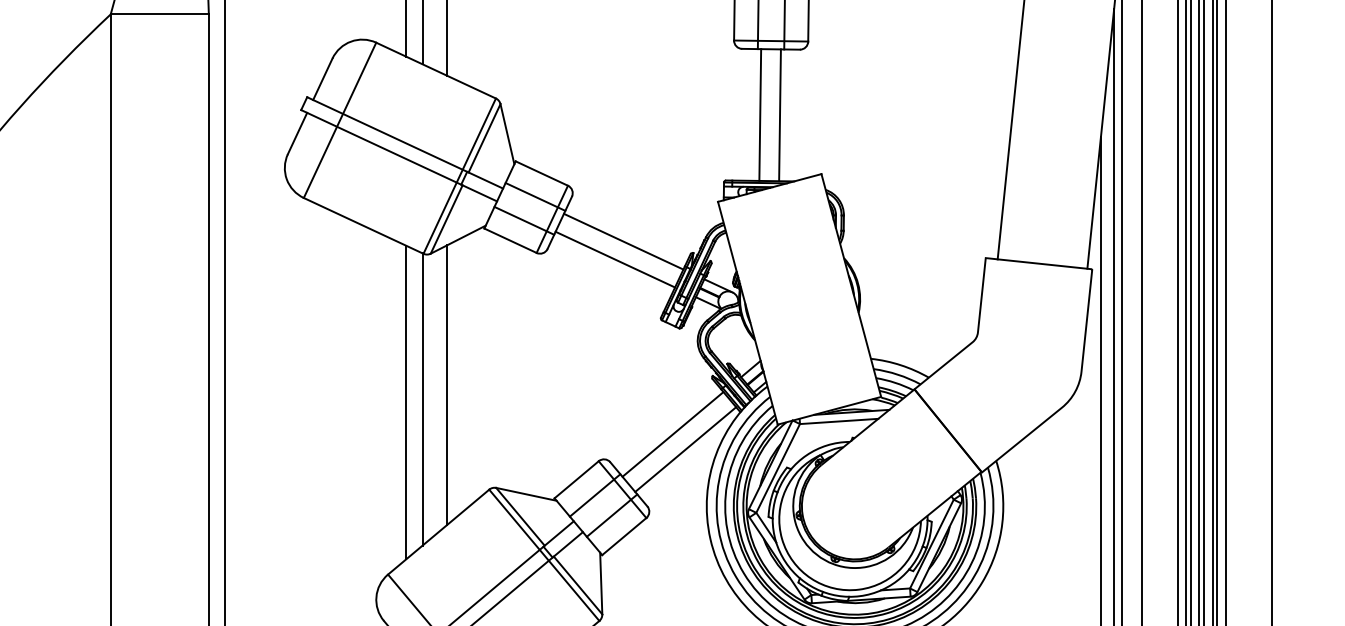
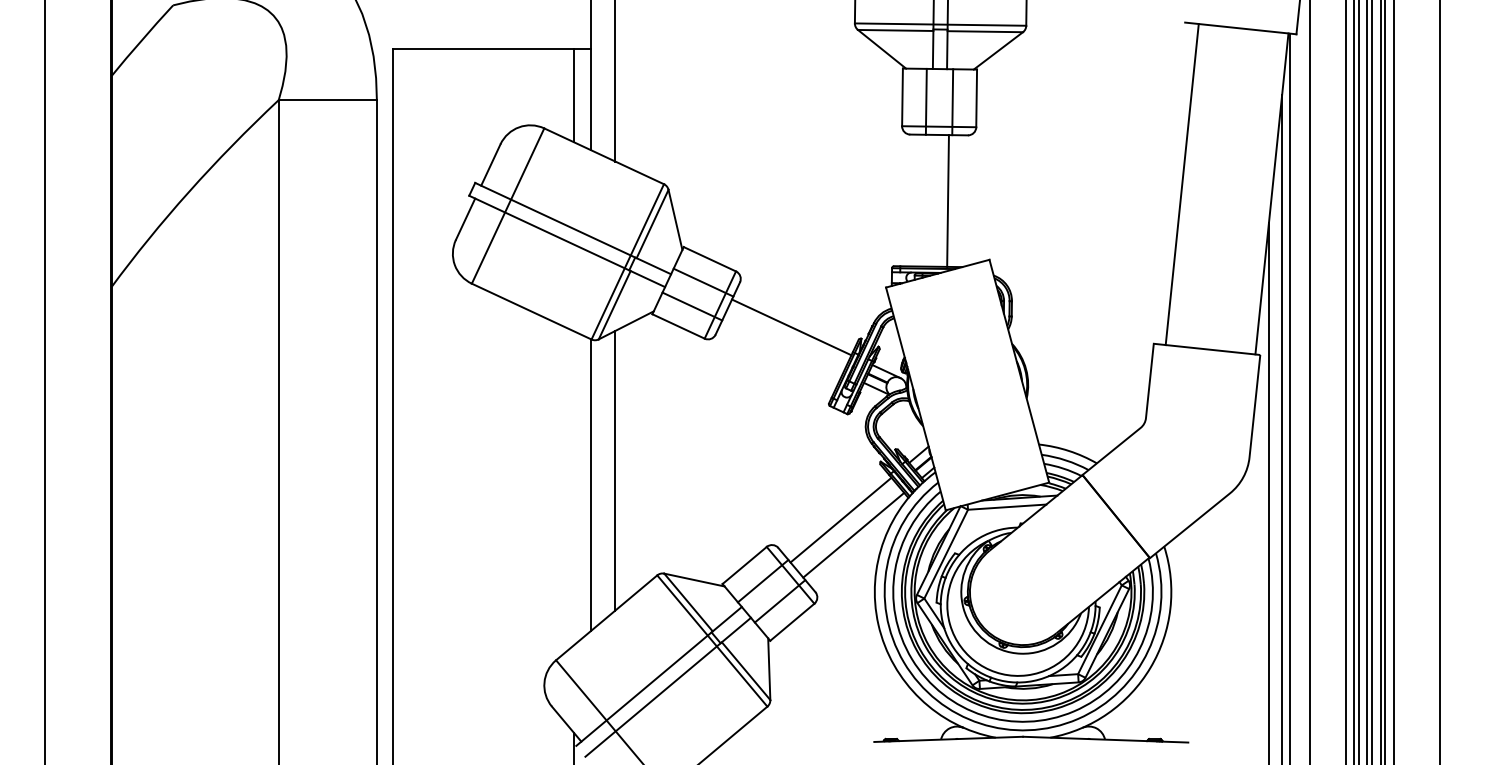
line: (760, 114) -> (928, 200), removed
line: (615, 259) -> (783, 345), removed
line: (406, 402) -> (574, 488), removed

